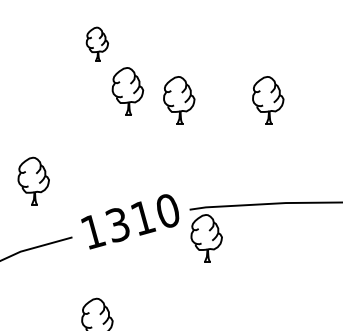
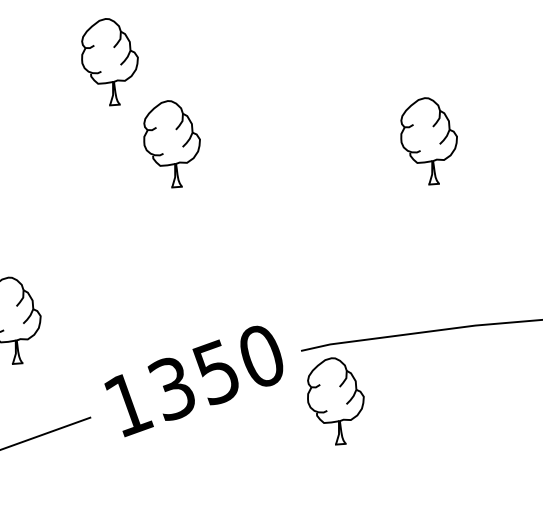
part: (97, 43) -> (110, 60), size x1.43
part: (179, 100) -> (267, 153), removed
text: (143, 217) -> (217, 371), 1310 -> 1350

